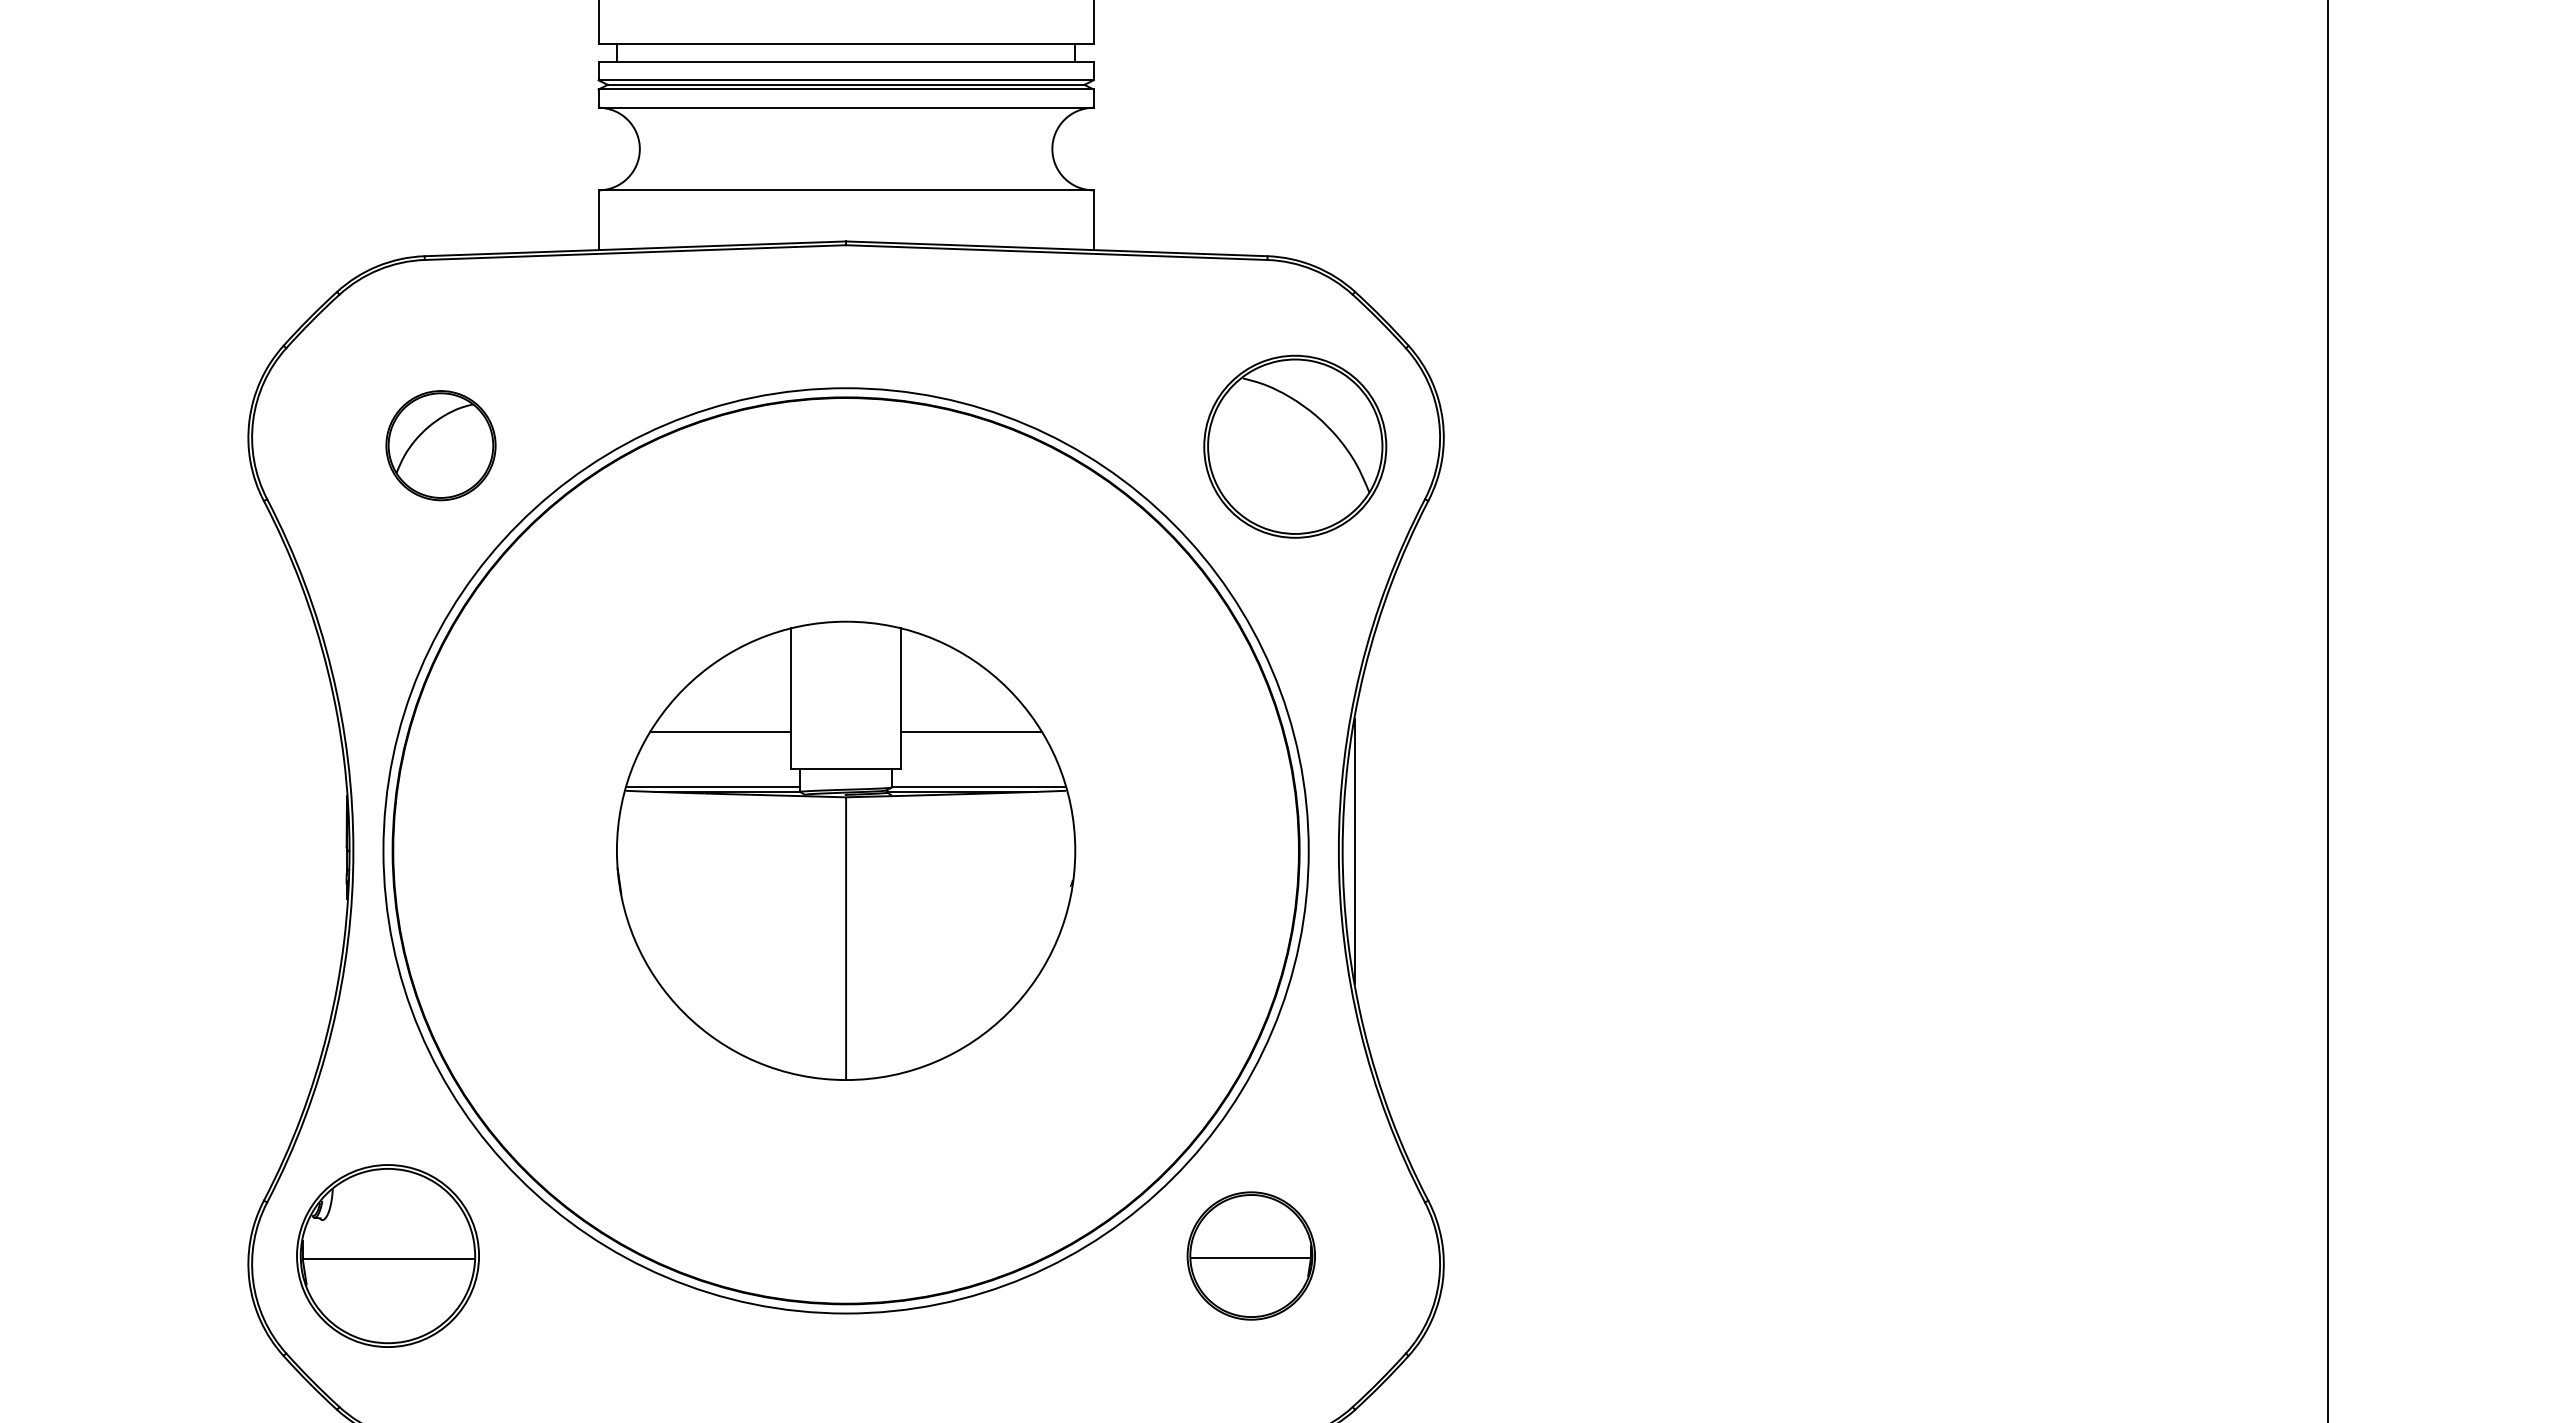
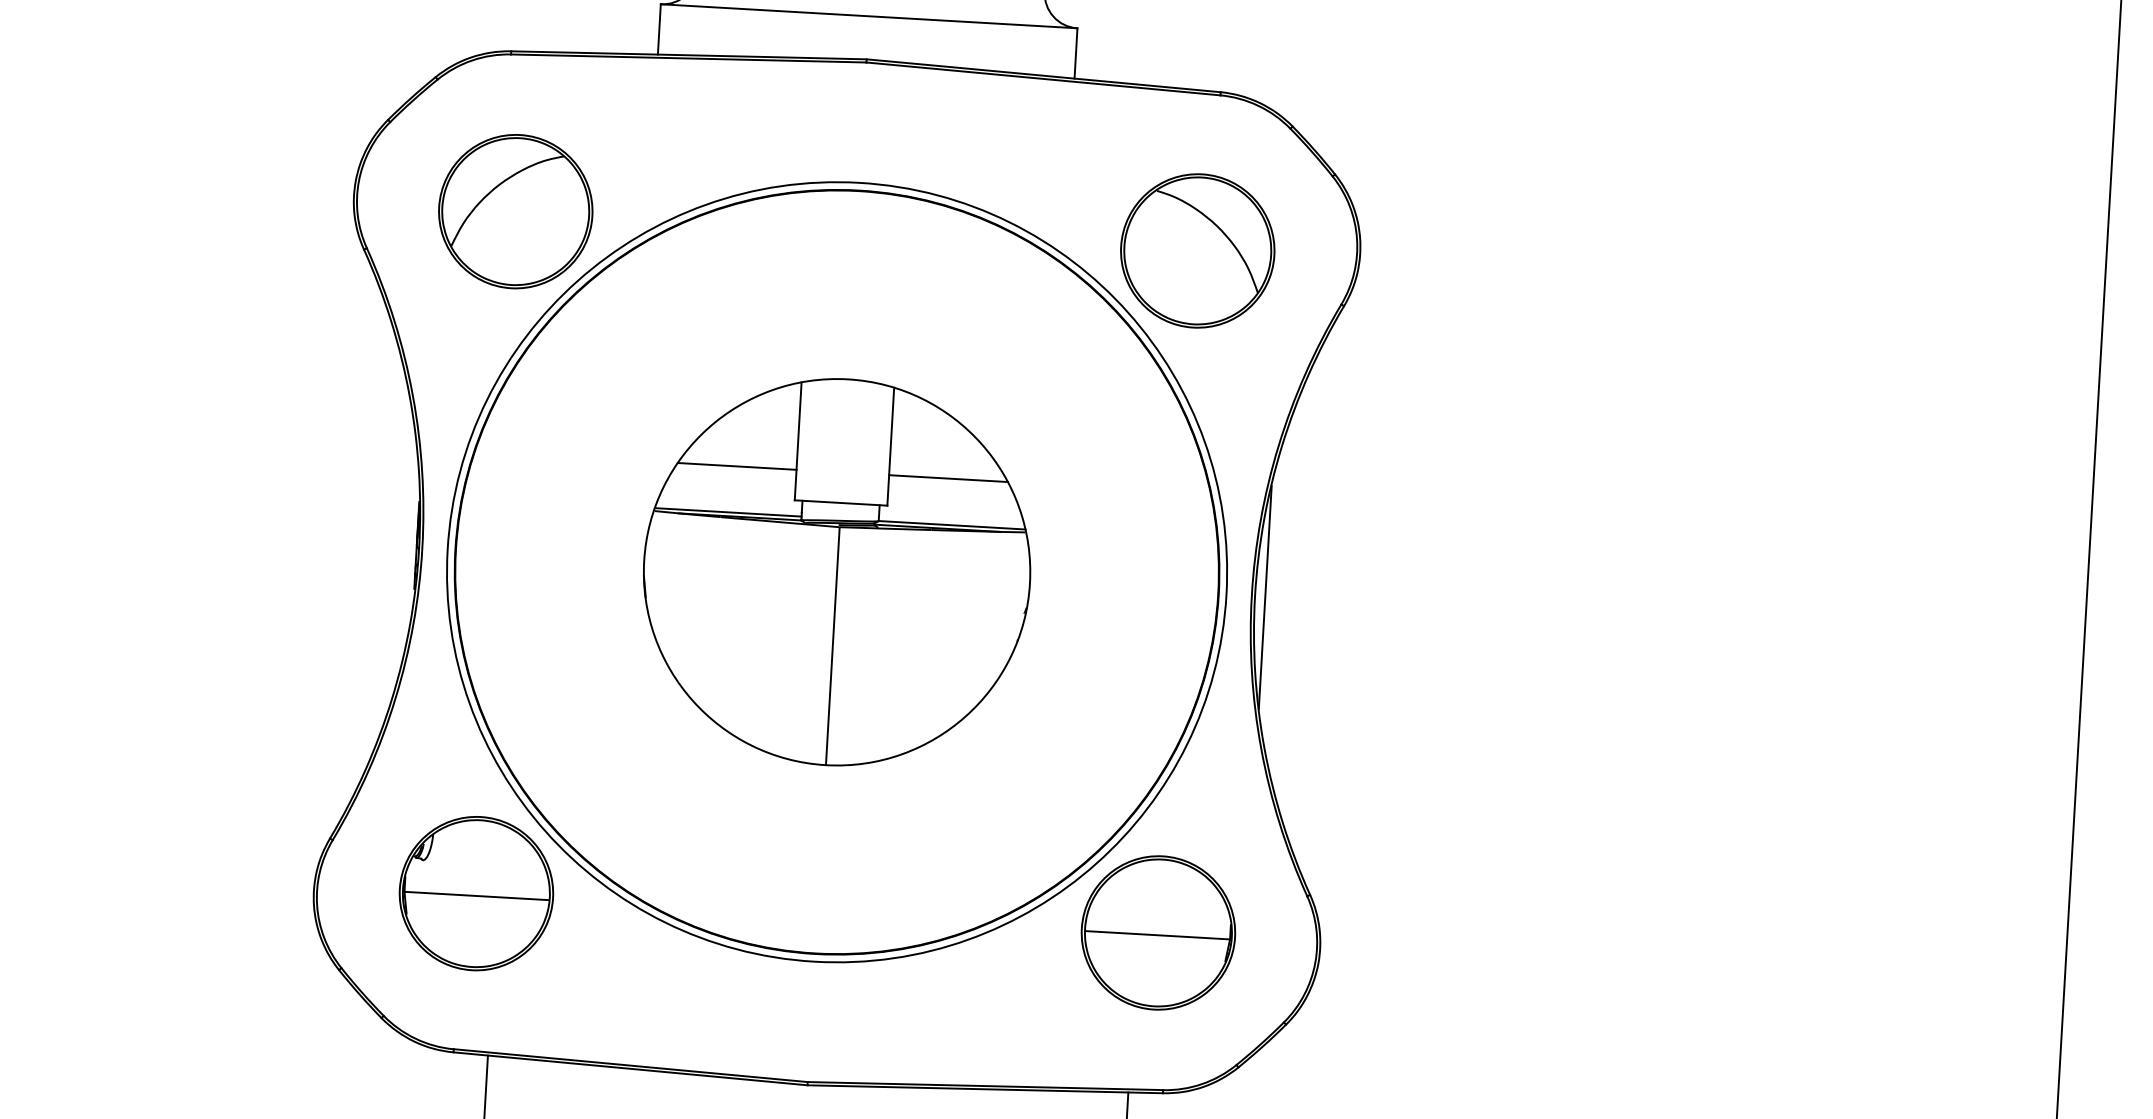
part: (440, 445) -> (515, 211), size x1.67
part: (1295, 446) -> (1197, 250), moved
part: (387, 1255) -> (476, 893), moved
part: (1251, 1255) -> (1158, 932), size x1.43

